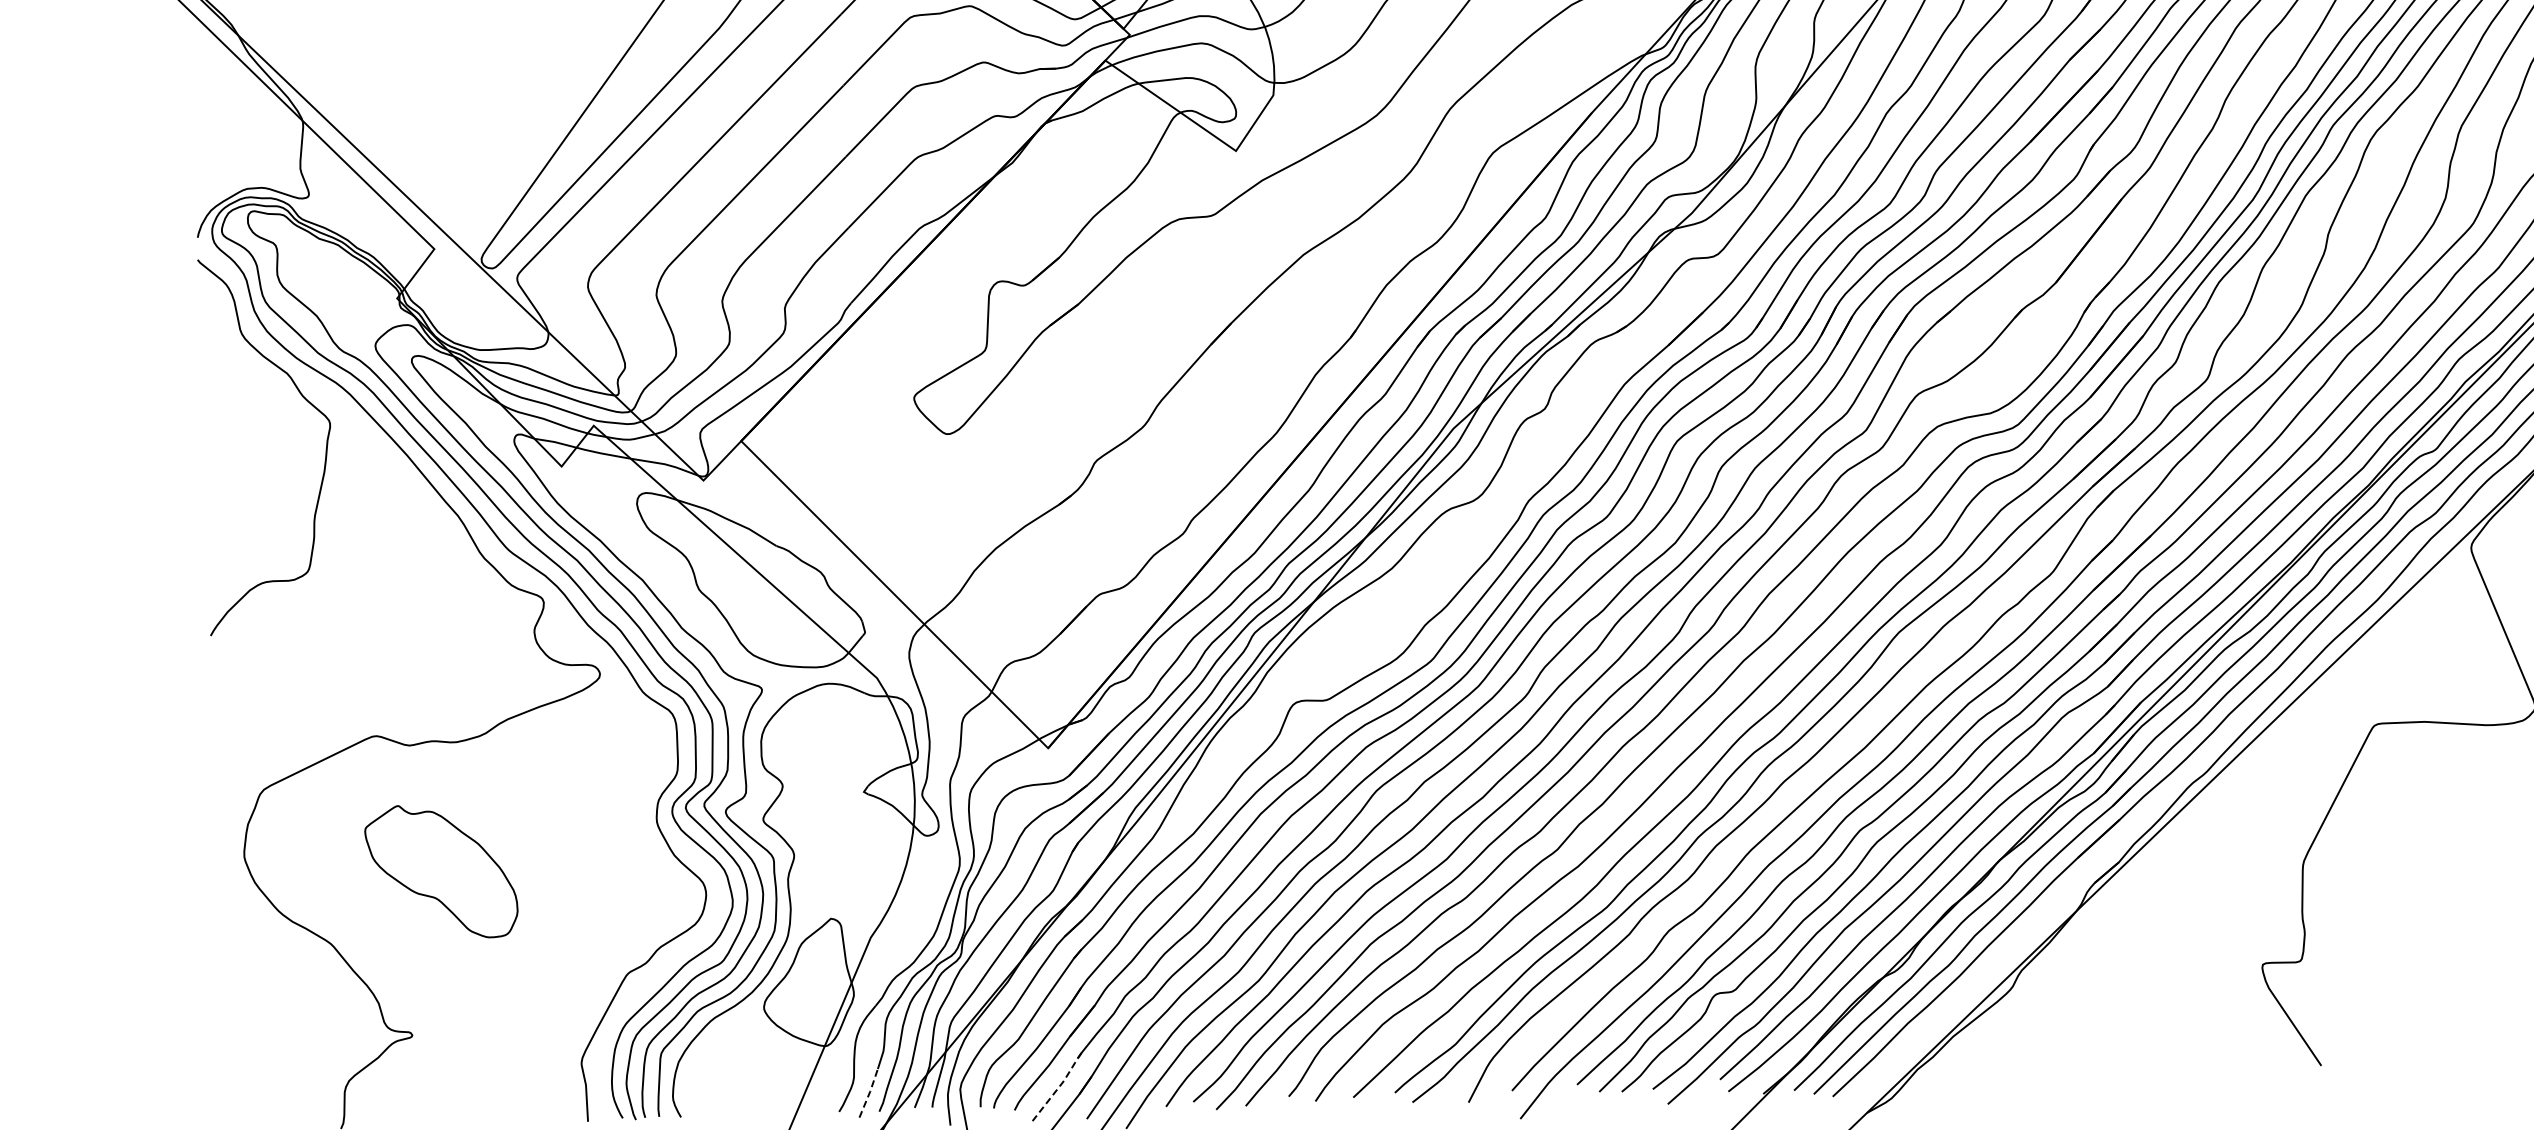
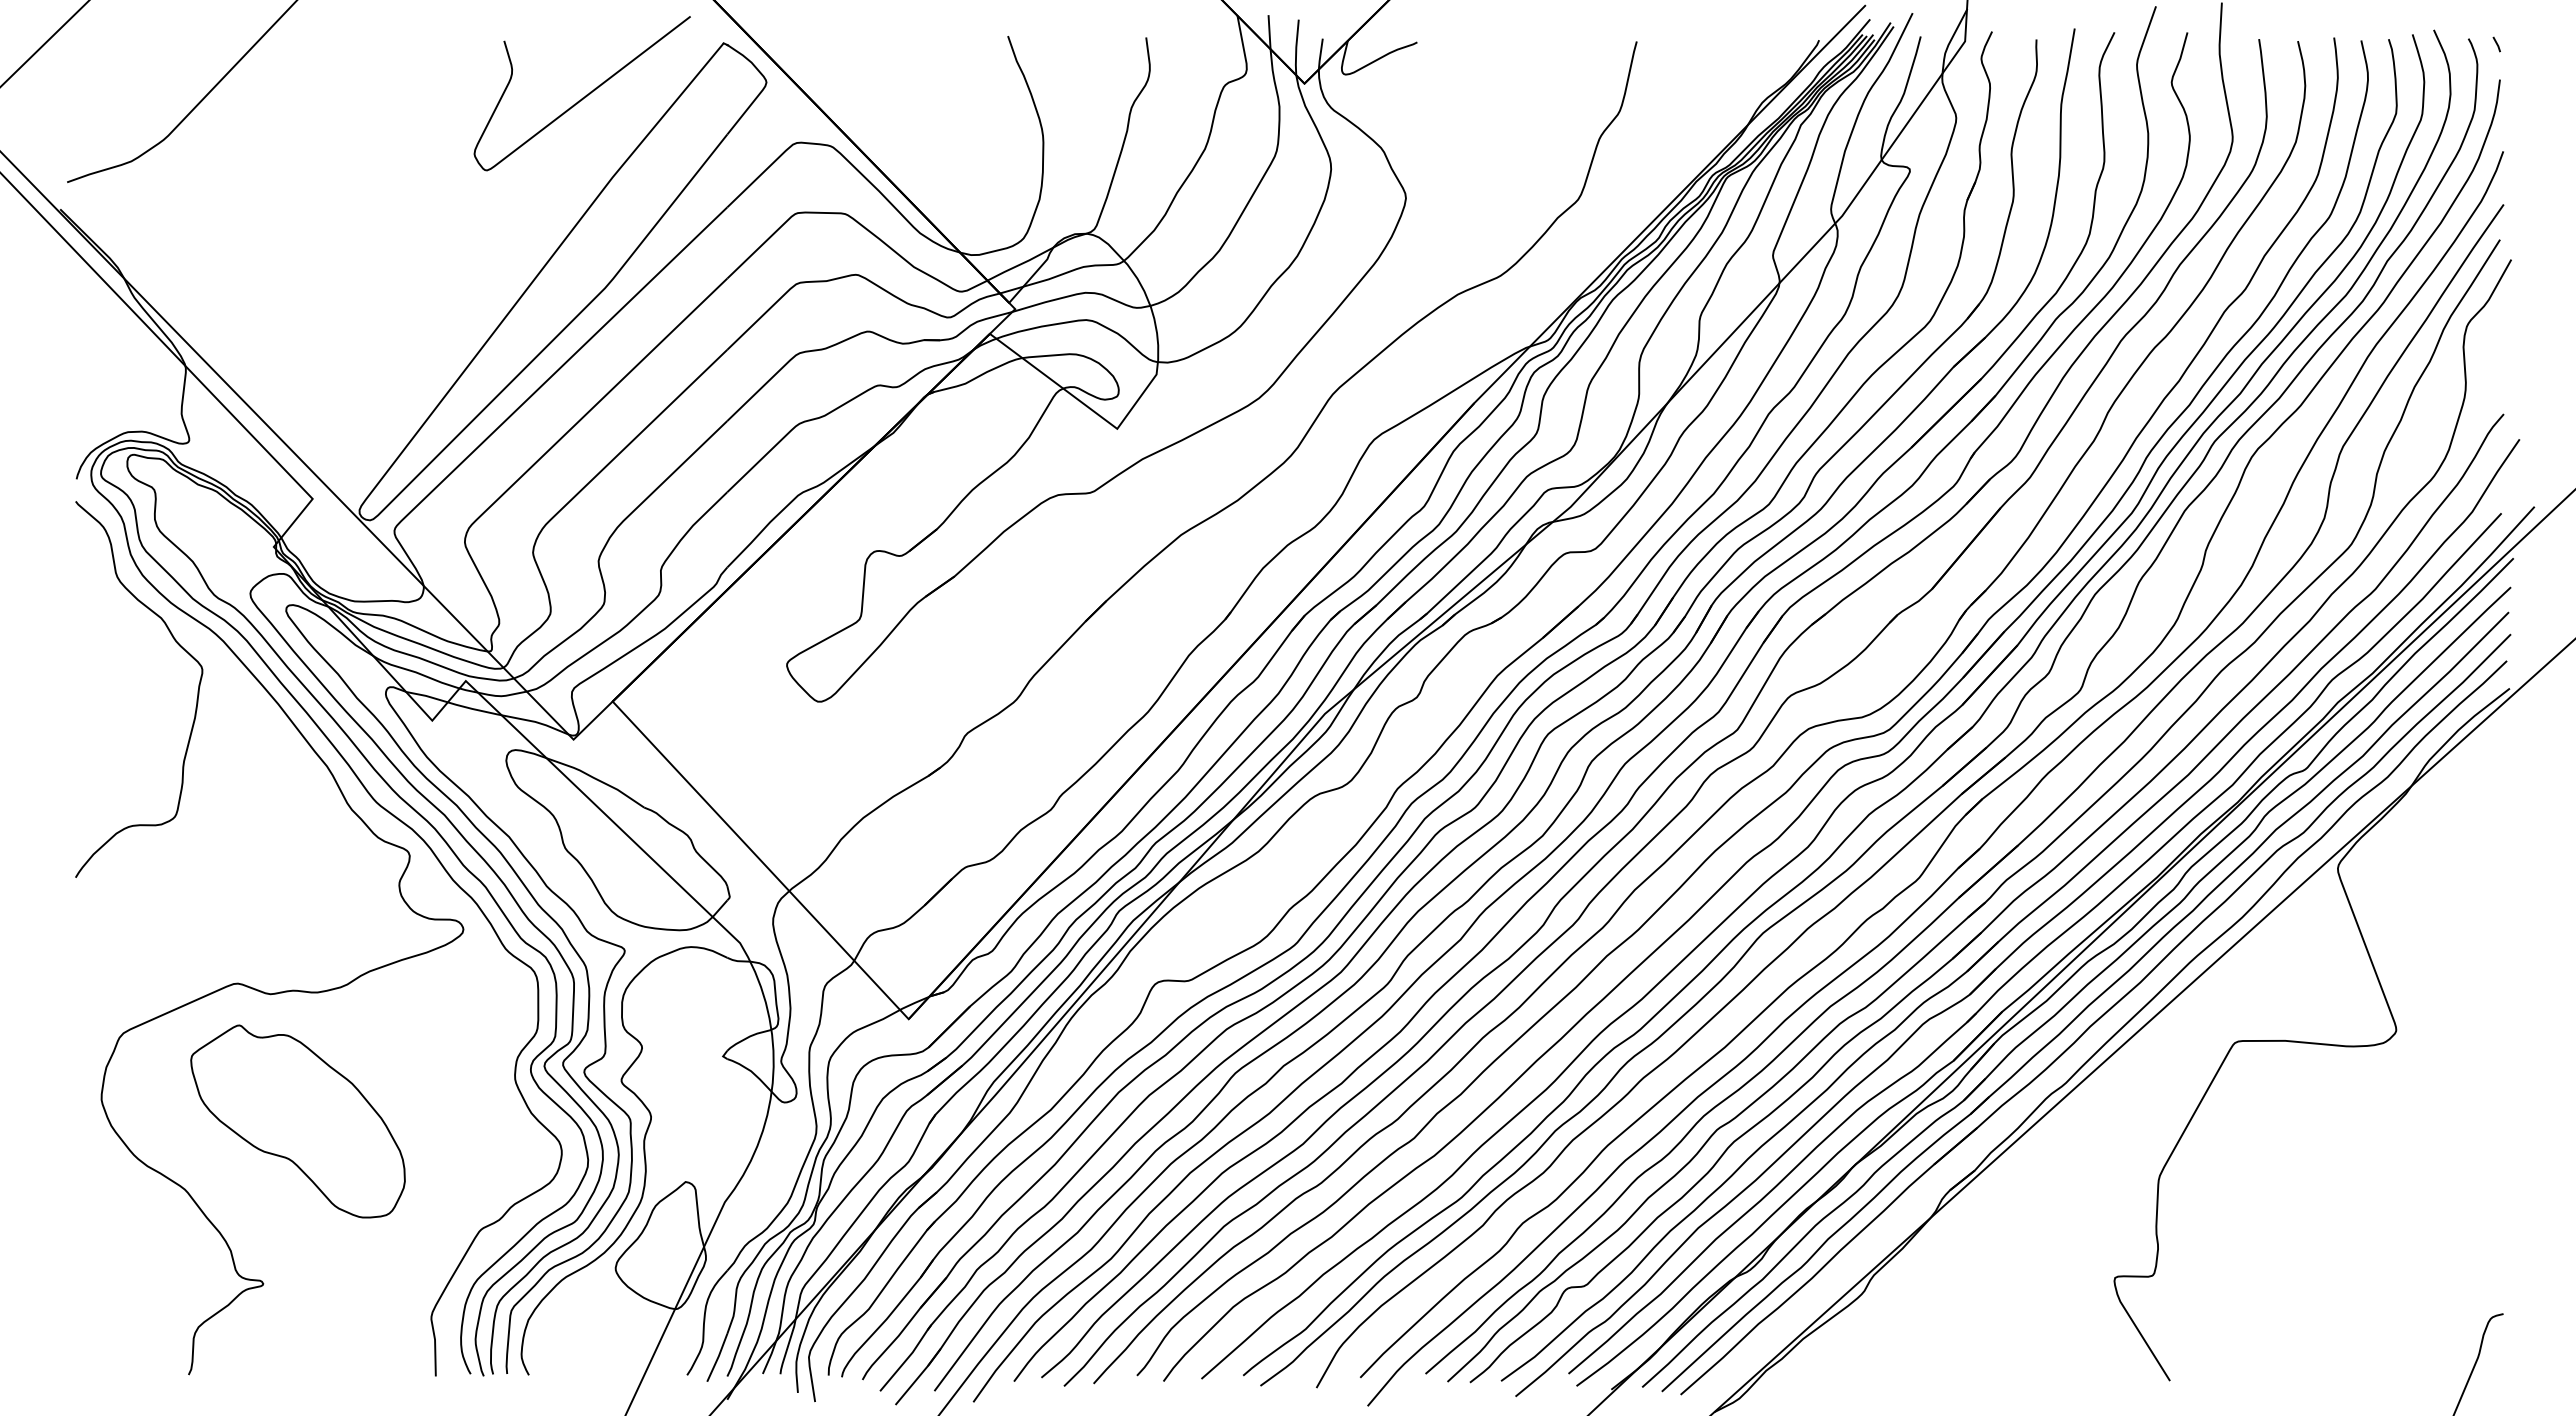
part: (440, 871) -> (297, 1121), size x1.43
line: (1059, 1086) -> (908, 1357), dashed -> solid
line: (869, 1093) -> (718, 1357), dashed -> solid

